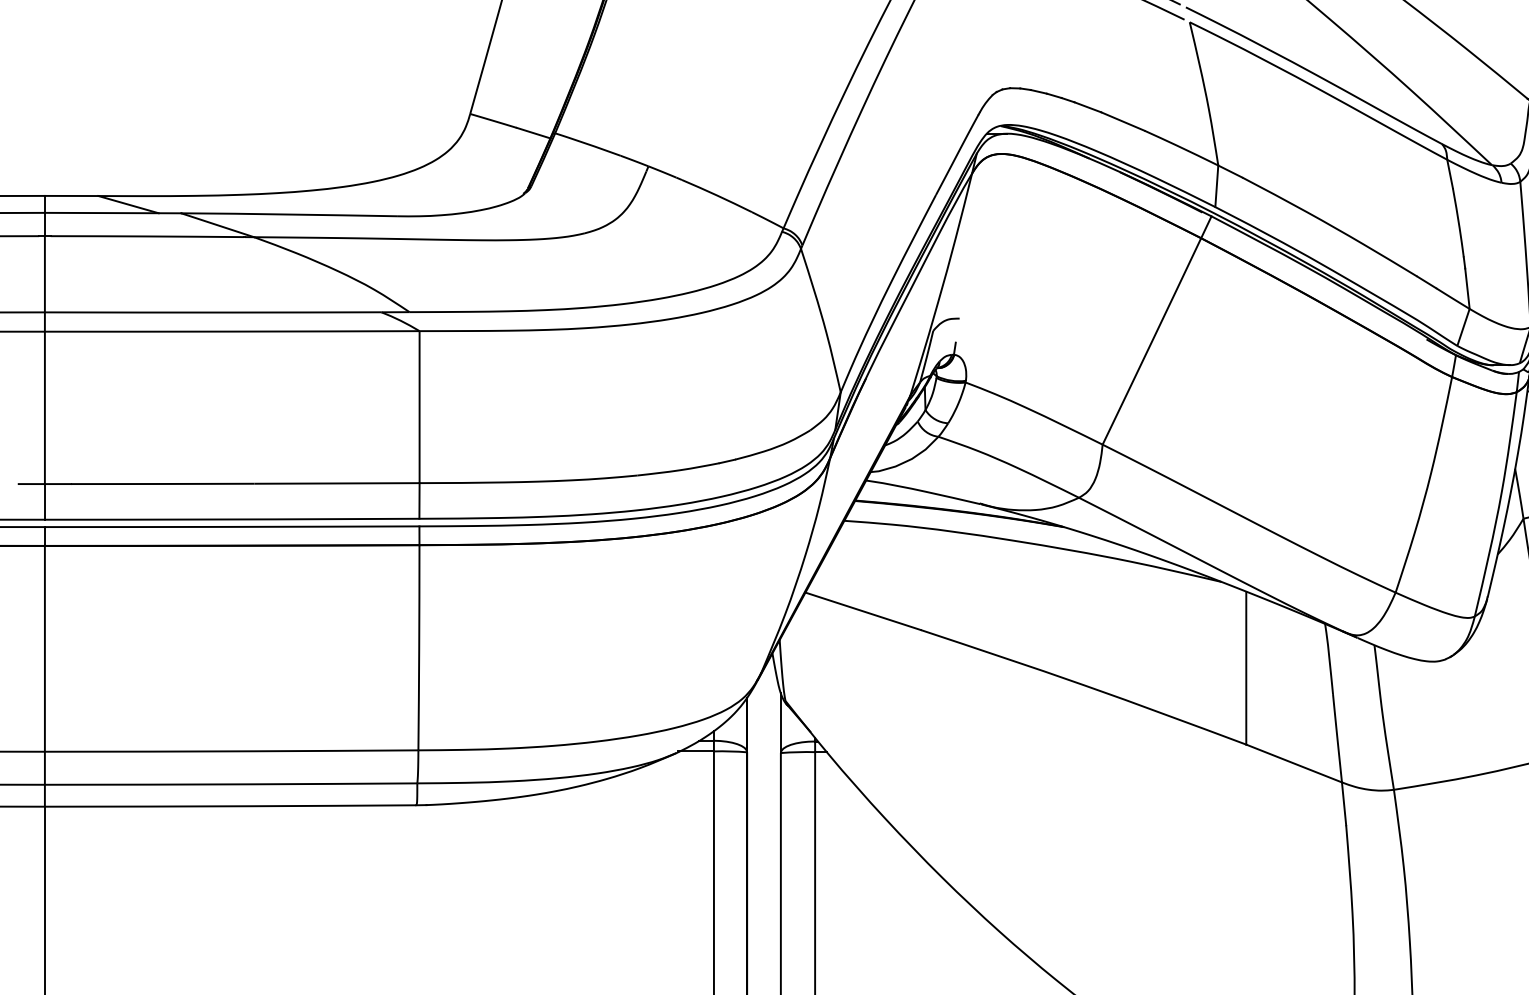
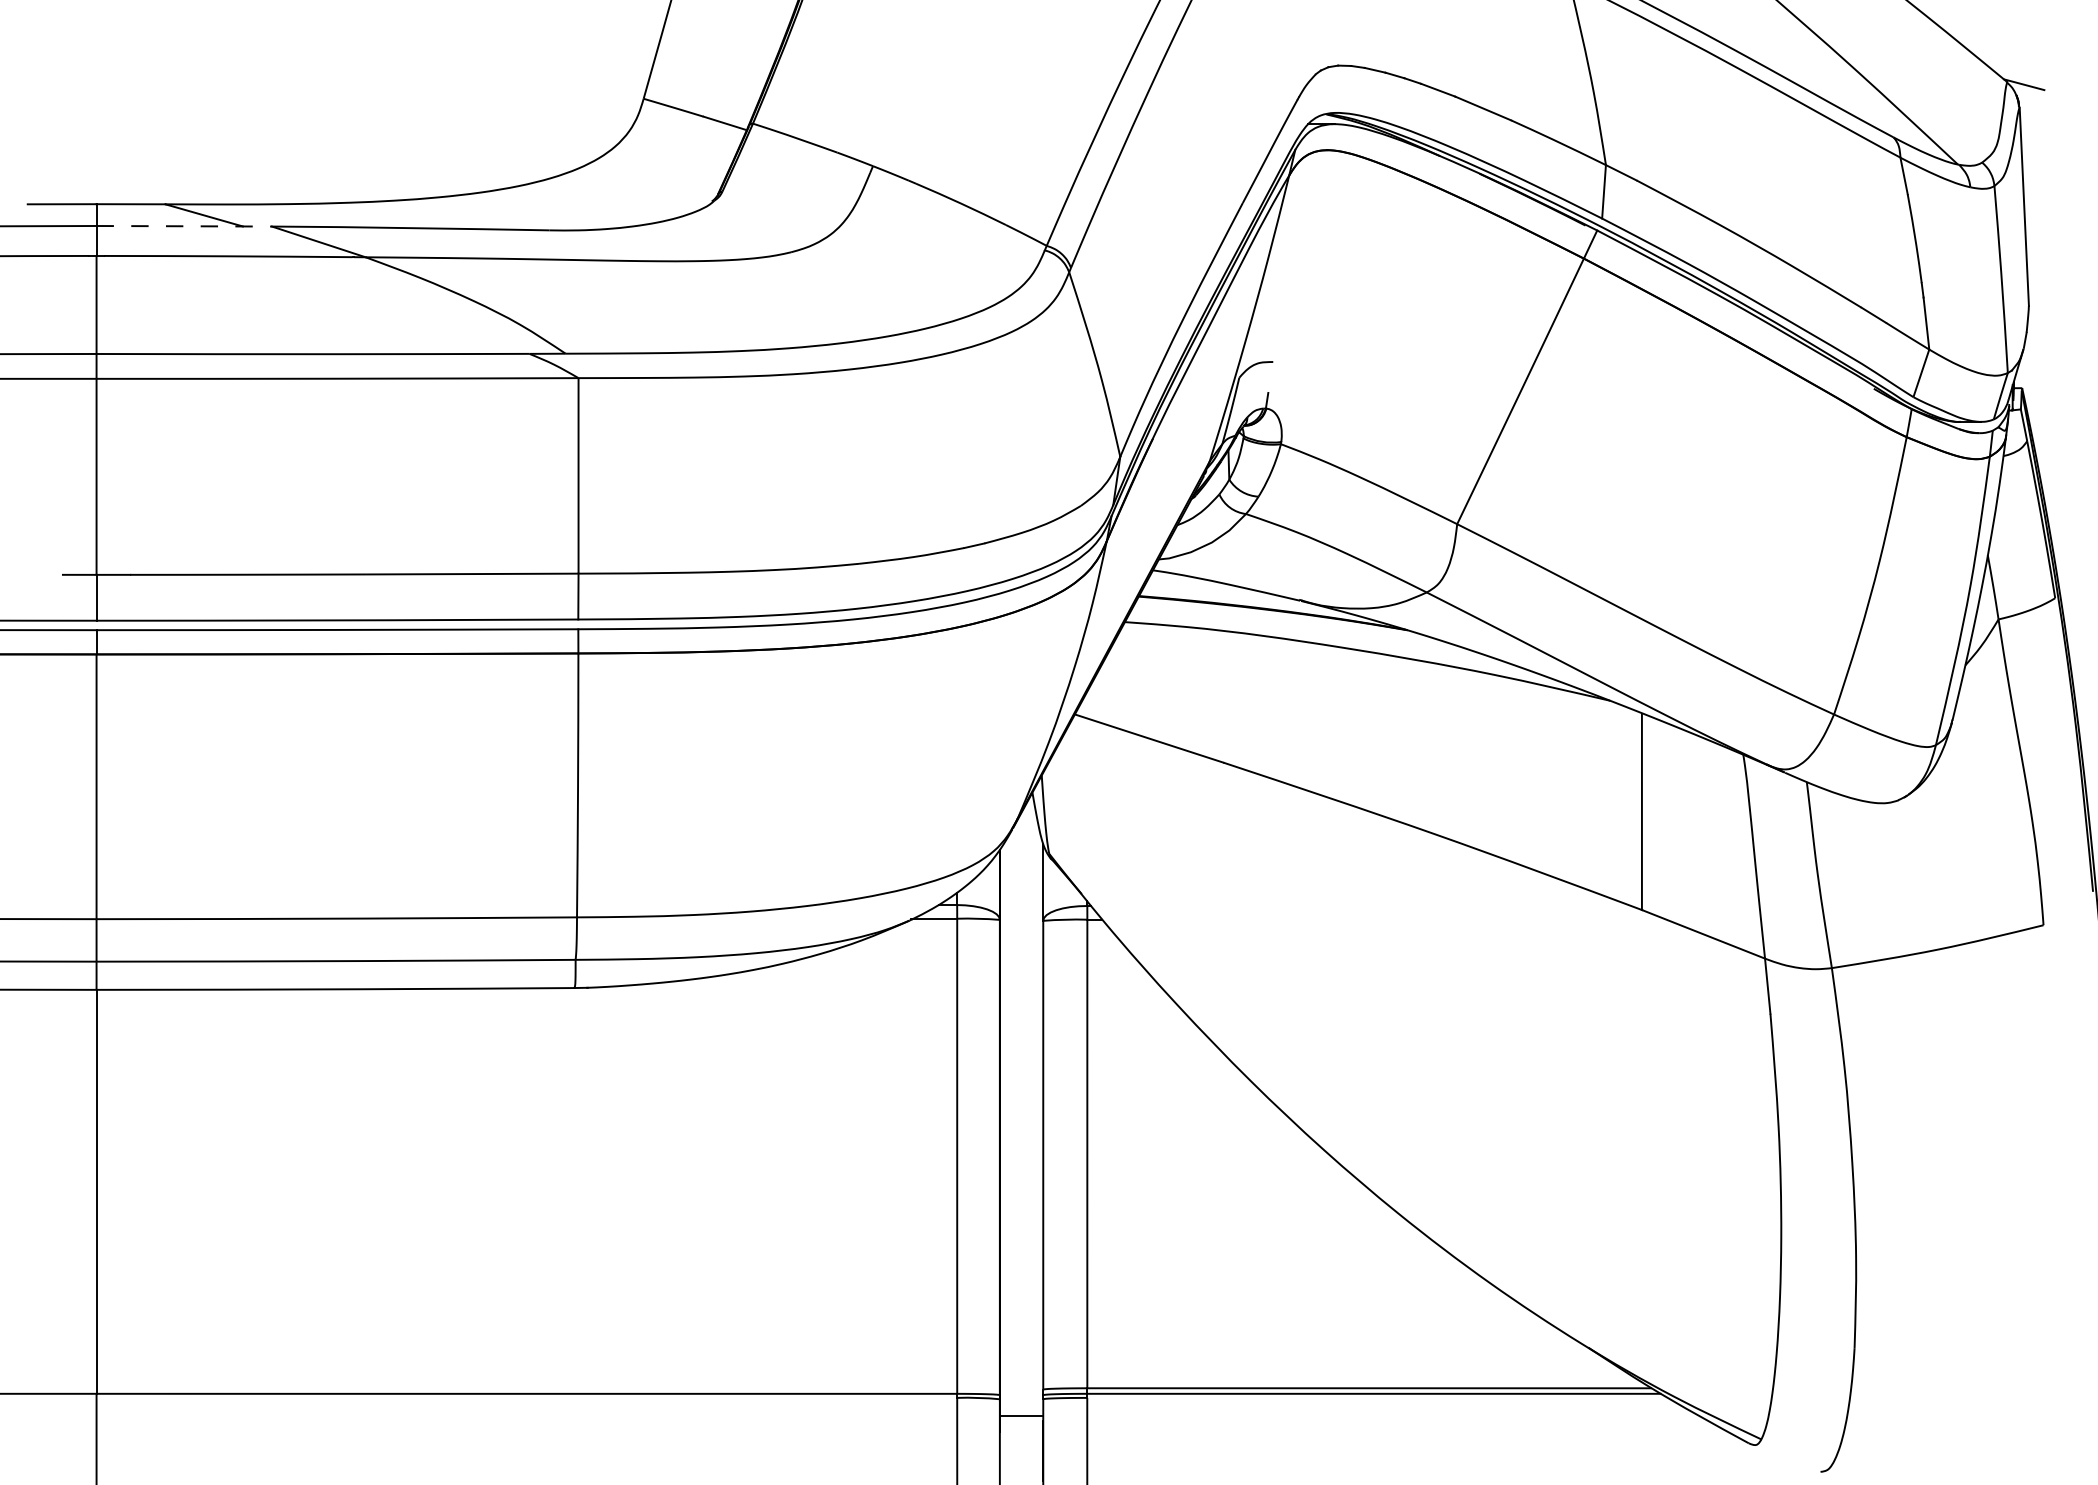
line: (113, 213) -> (184, 226), solid -> dashed

